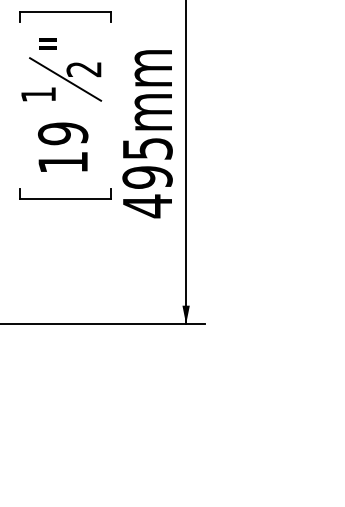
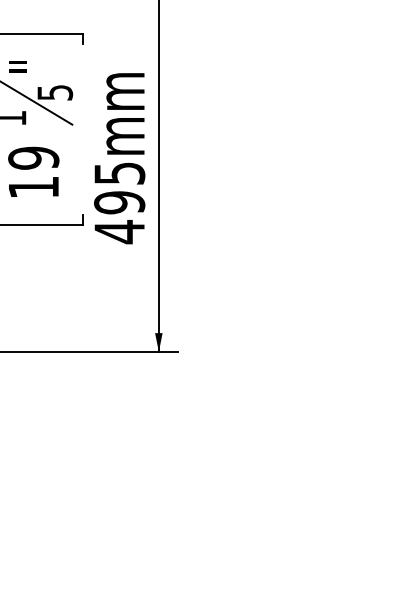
text: (84, 69) -> (55, 92), 2 -> 5

